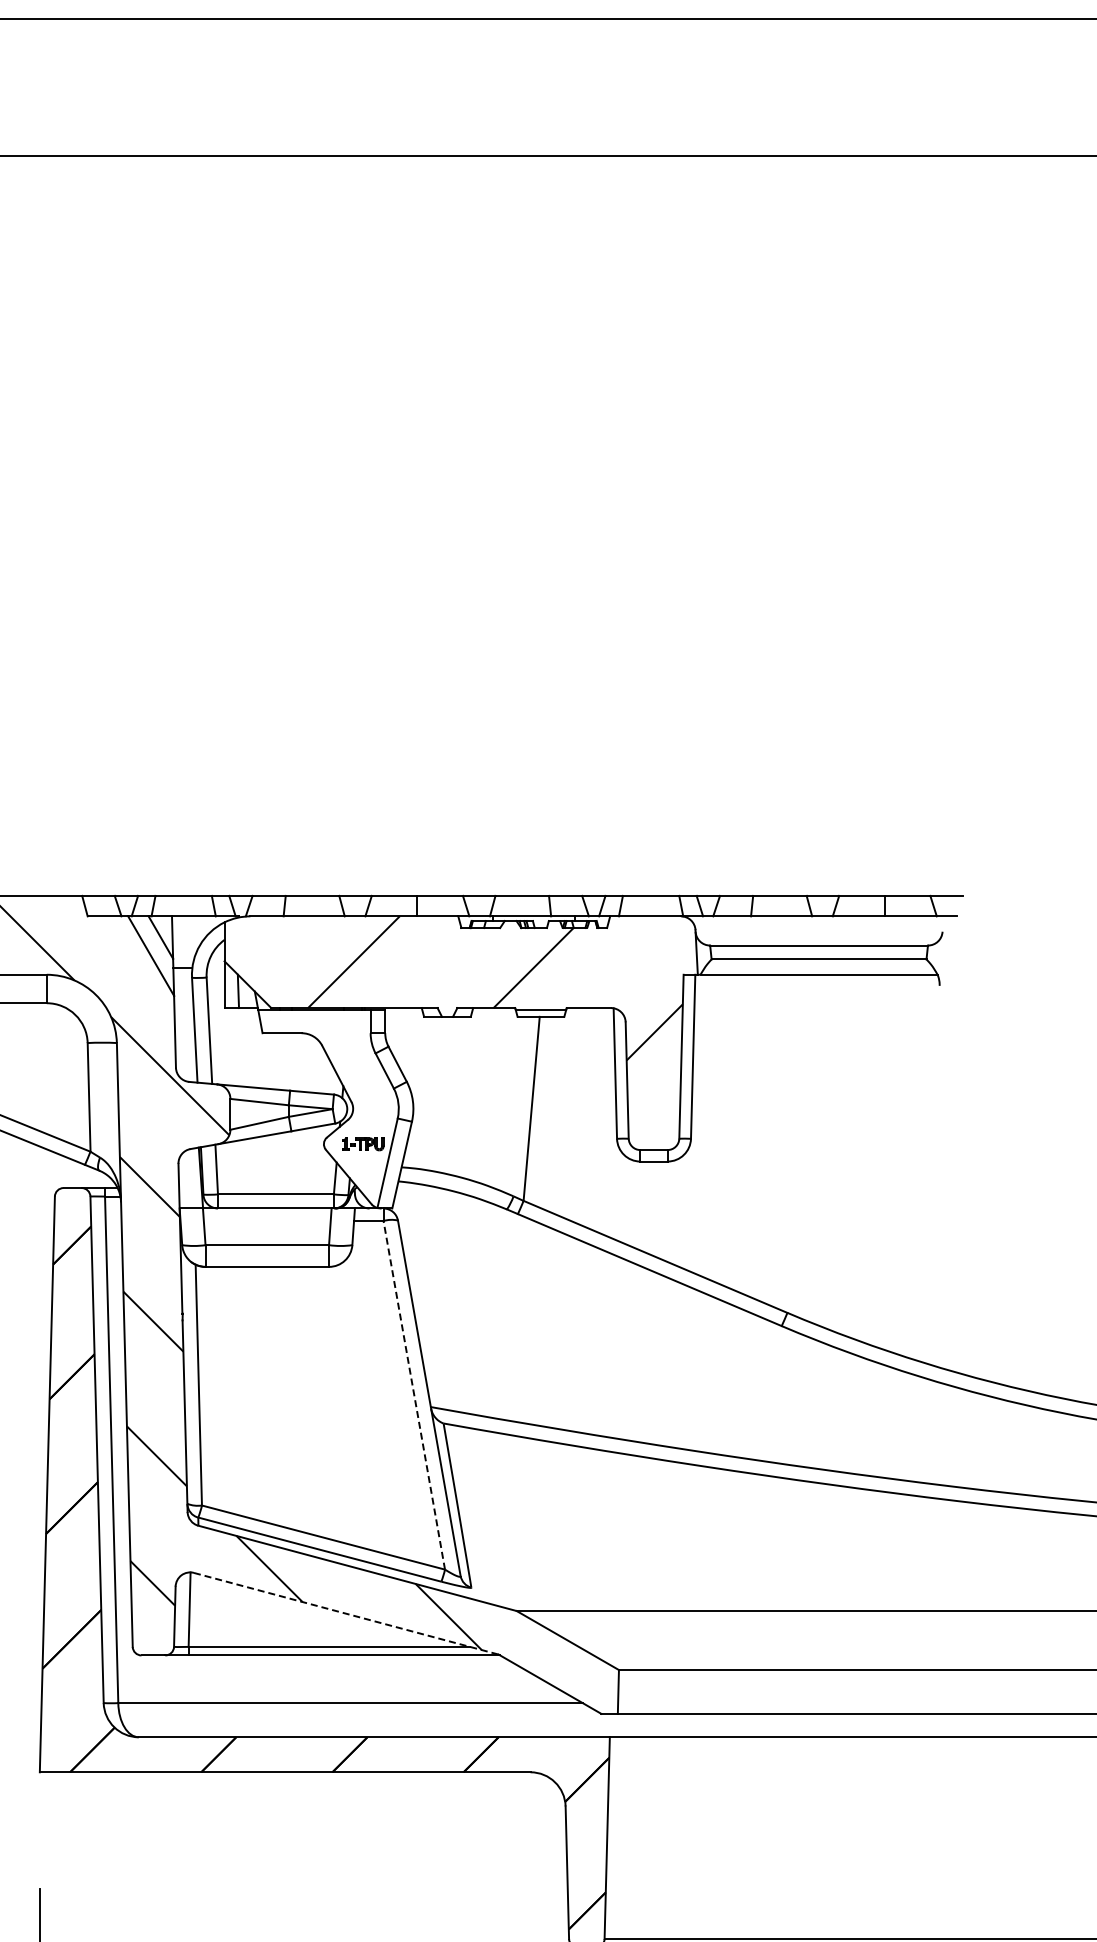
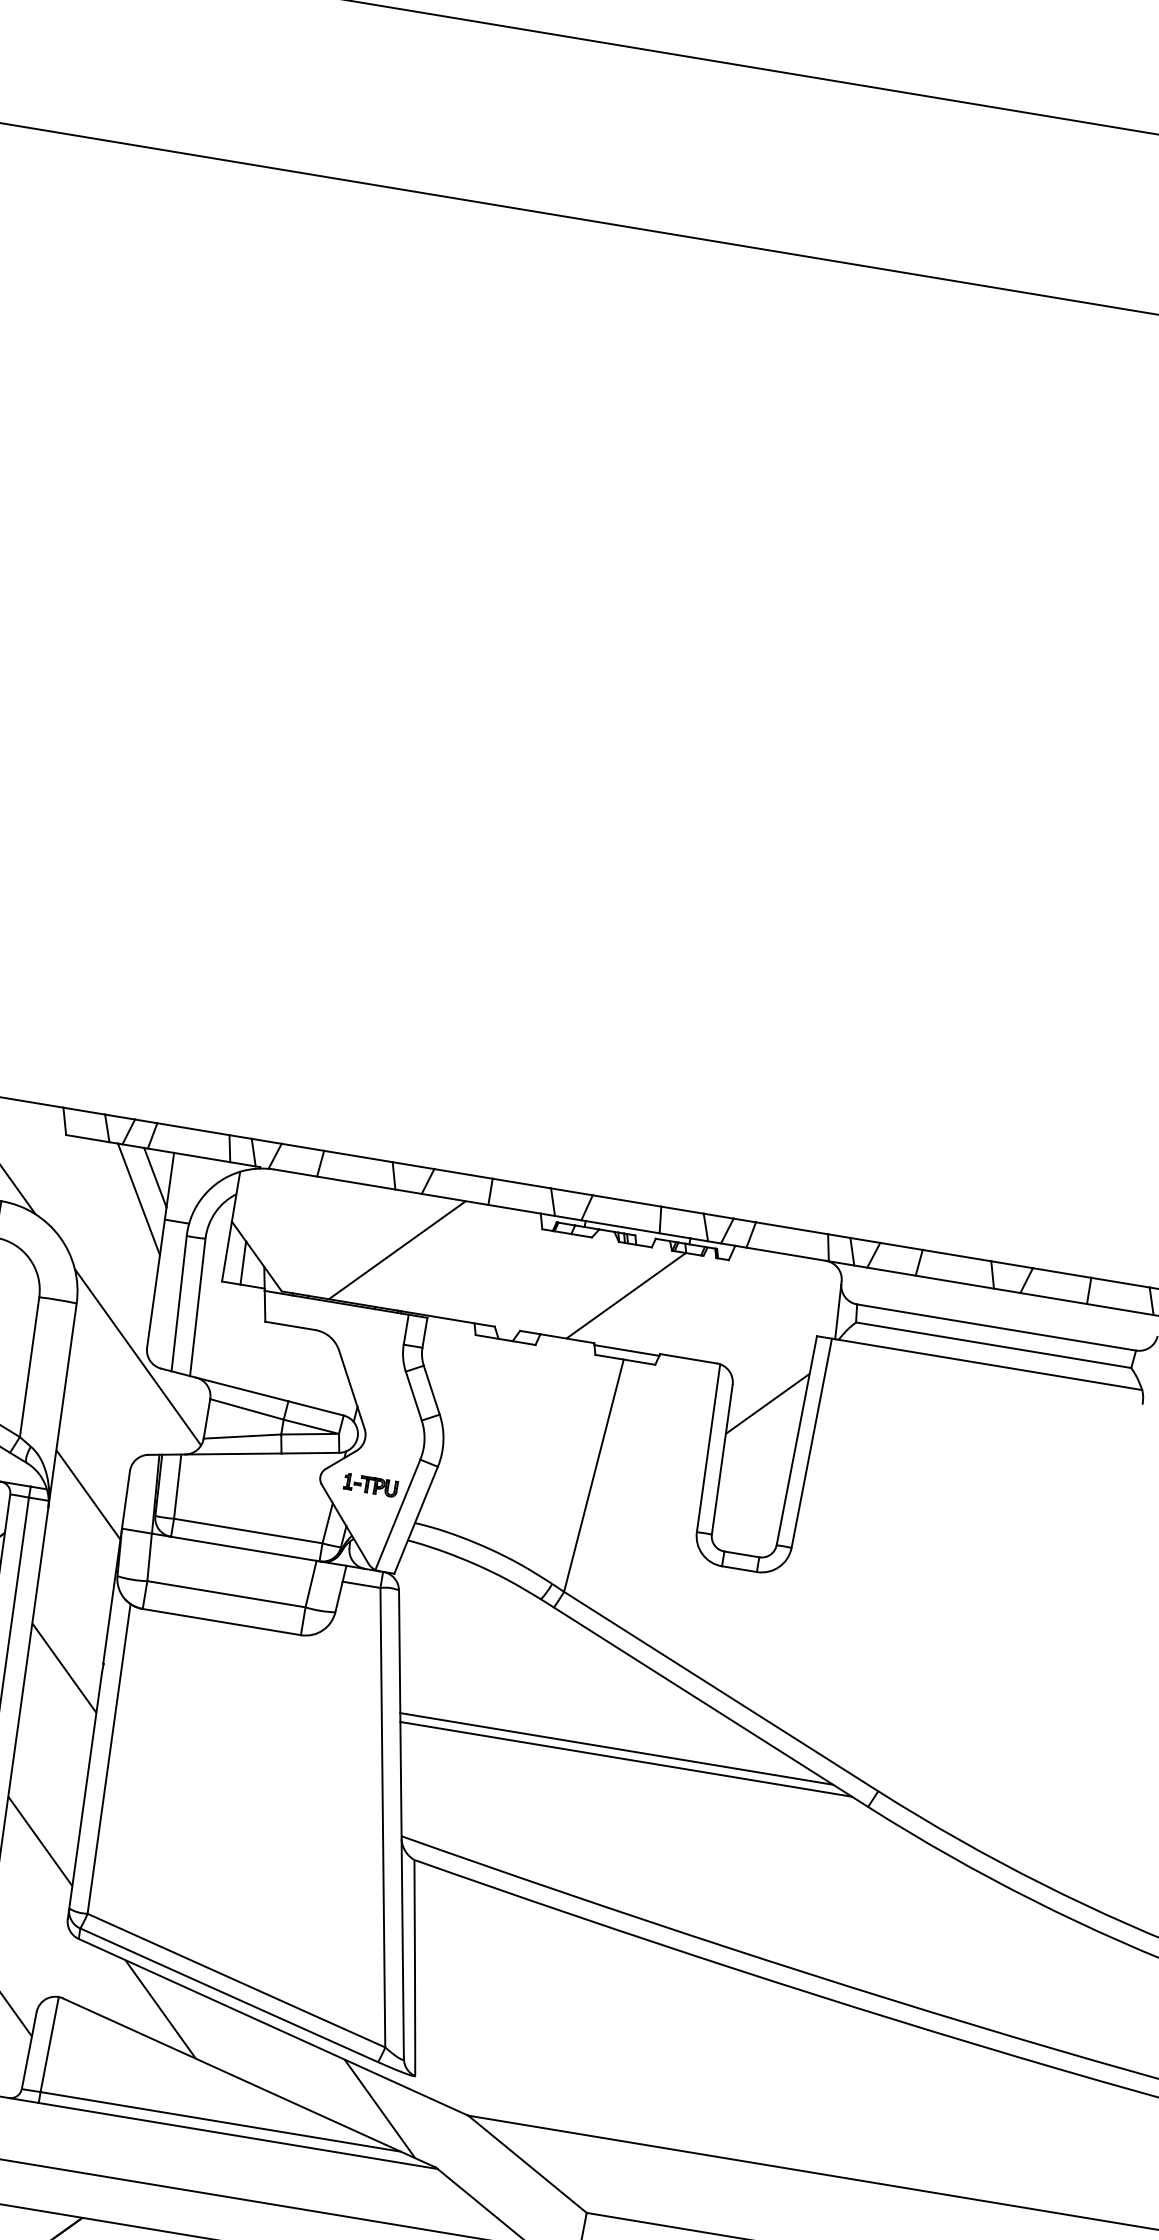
line: (583, 1313) -> (616, 1748), added
line: (591, 1320) -> (625, 1759), added
line: (414, 1395) -> (383, 1817), dashed -> solid
line: (346, 1613) -> (249, 2082), dashed -> solid

